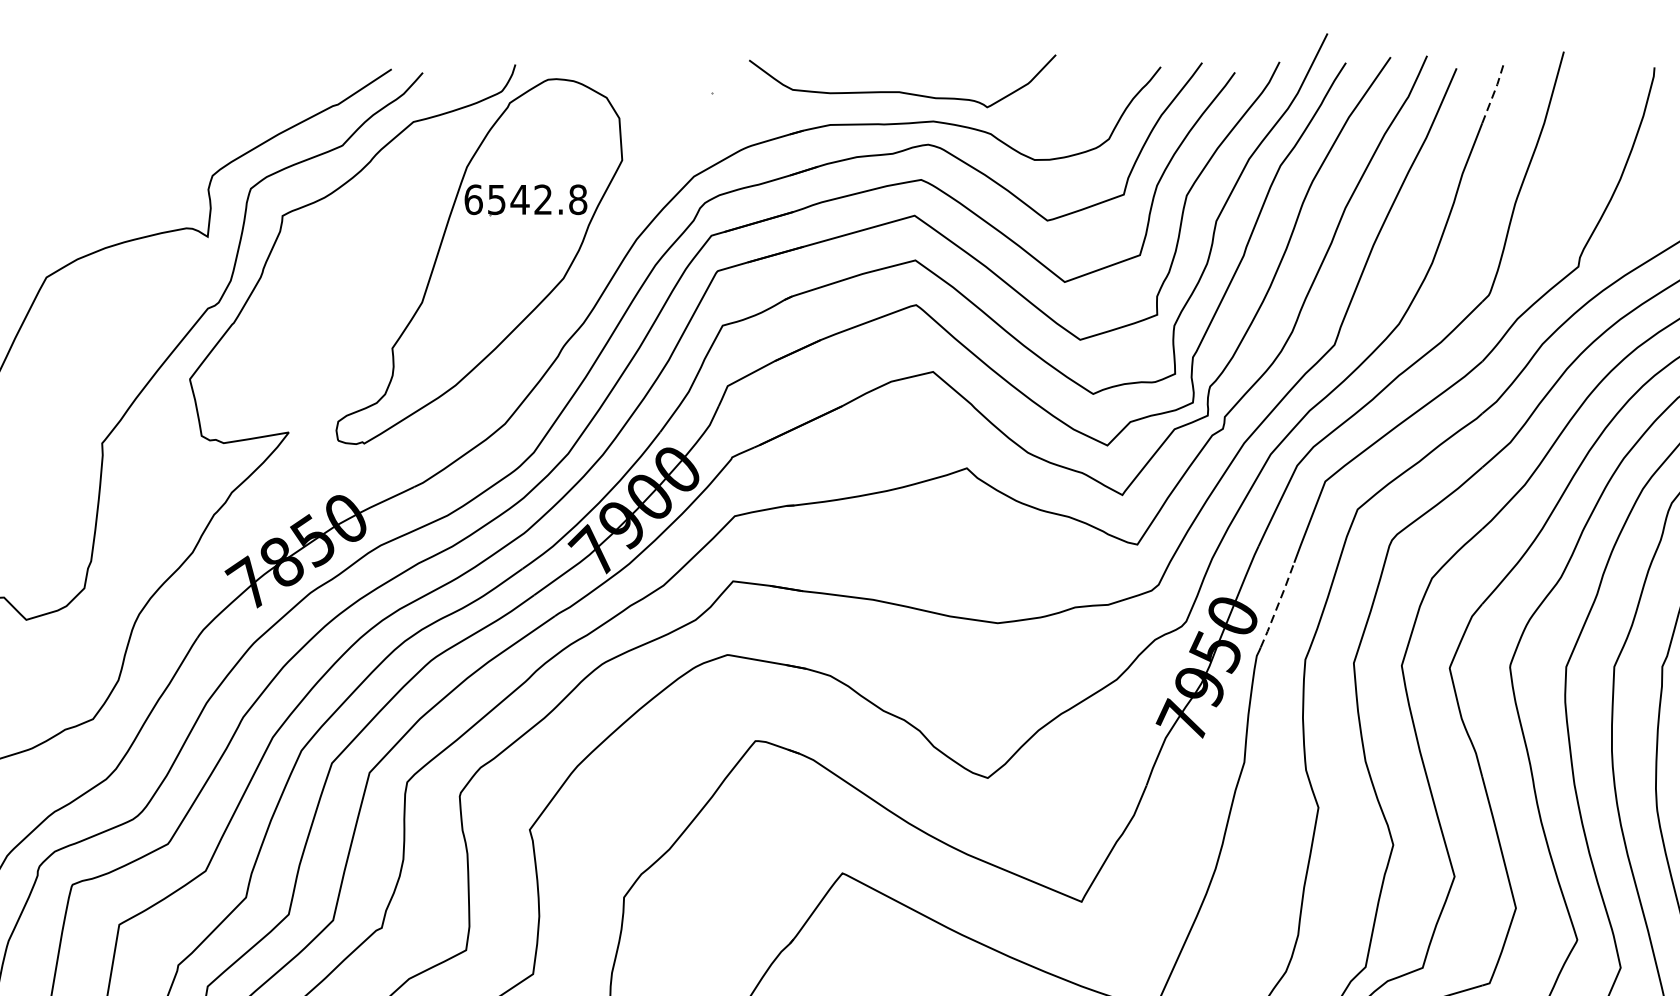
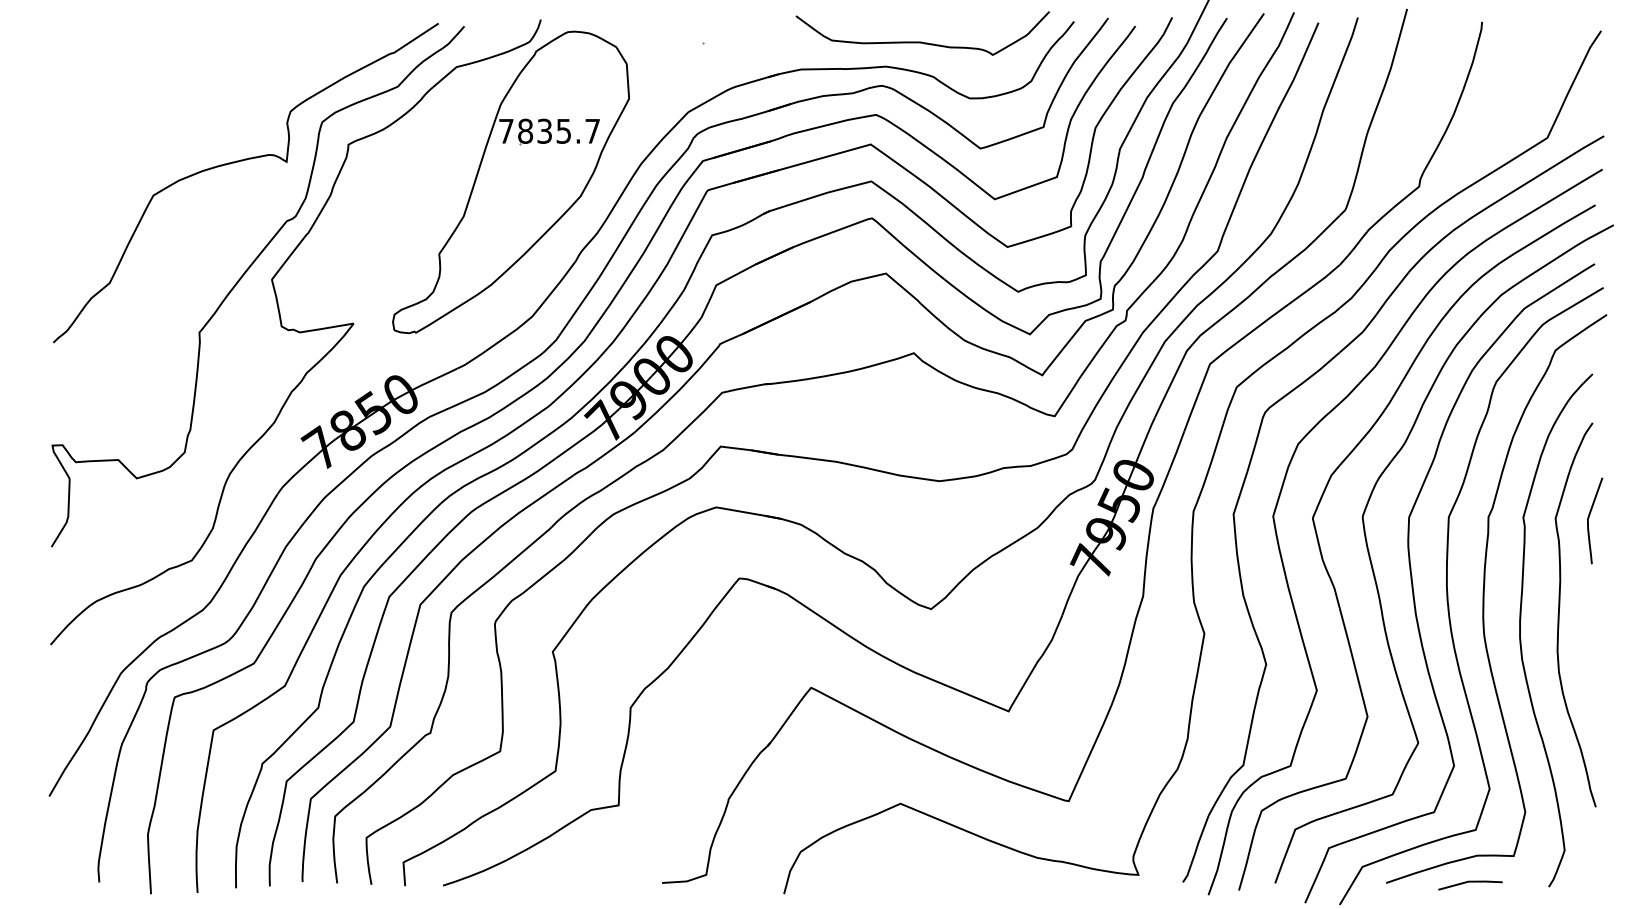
curve: (901, 91) -> (921, 41), moved
line: (1494, 92) -> (1349, 42), dashed -> solid
text: (525, 198) -> (549, 130), 6542.8 -> 7835.7
line: (1277, 605) -> (1170, 466), dashed -> solid

